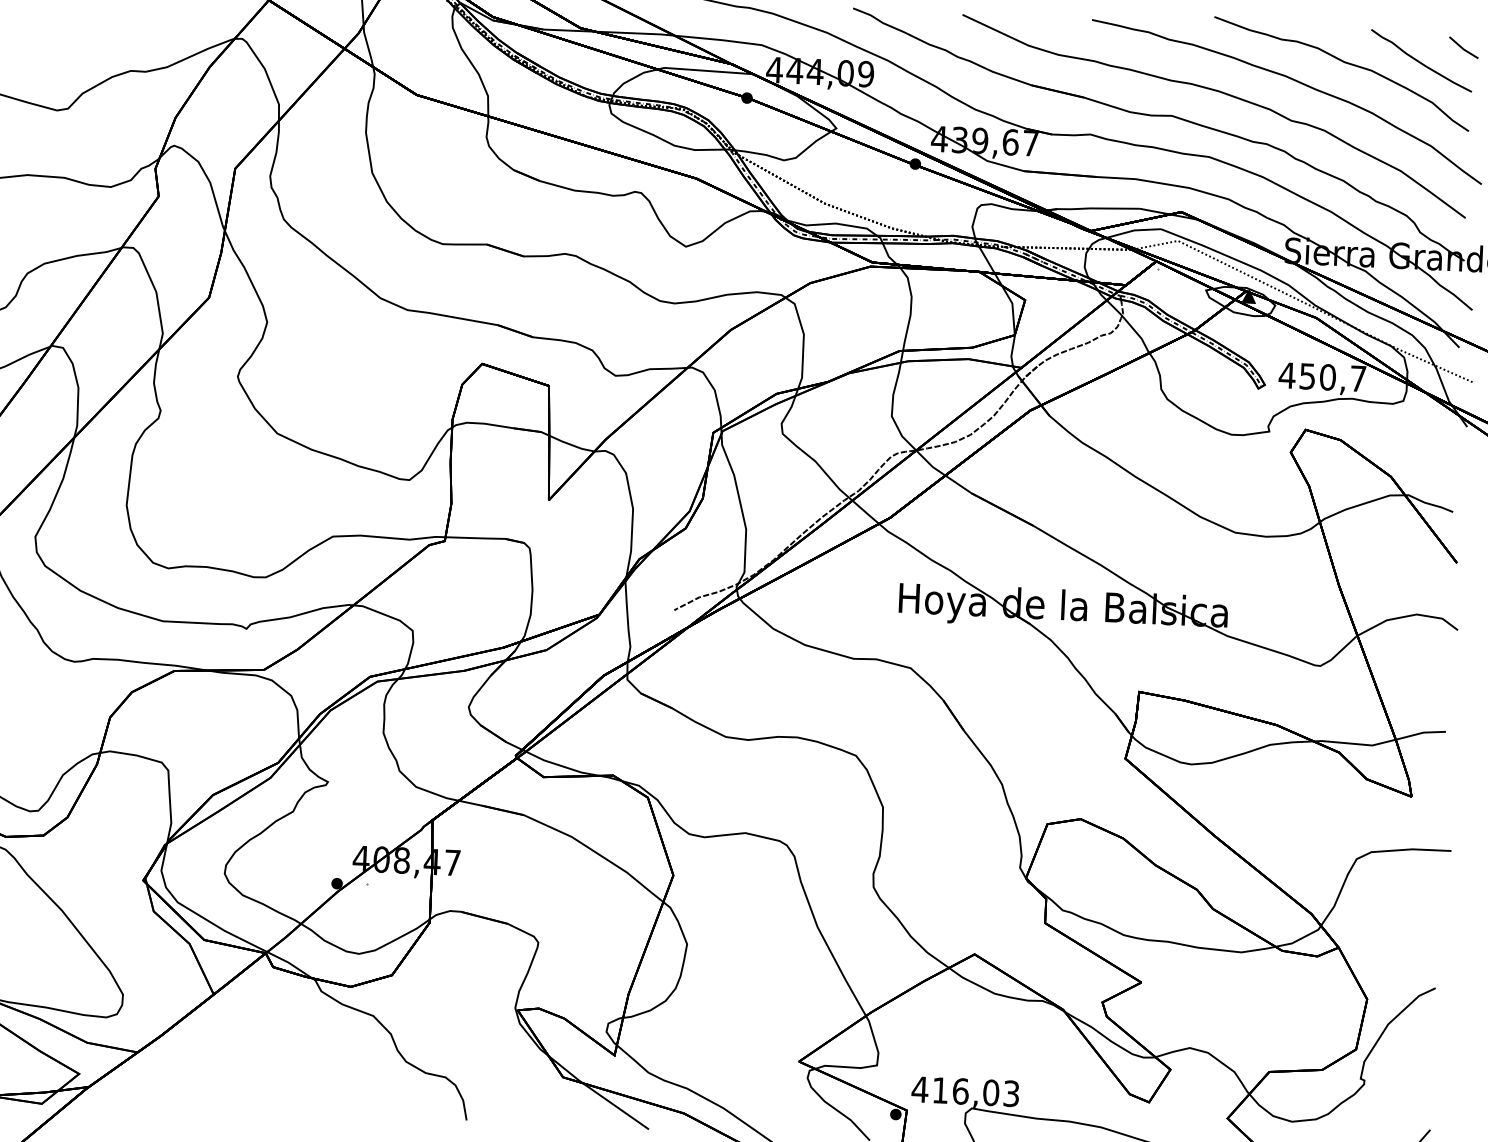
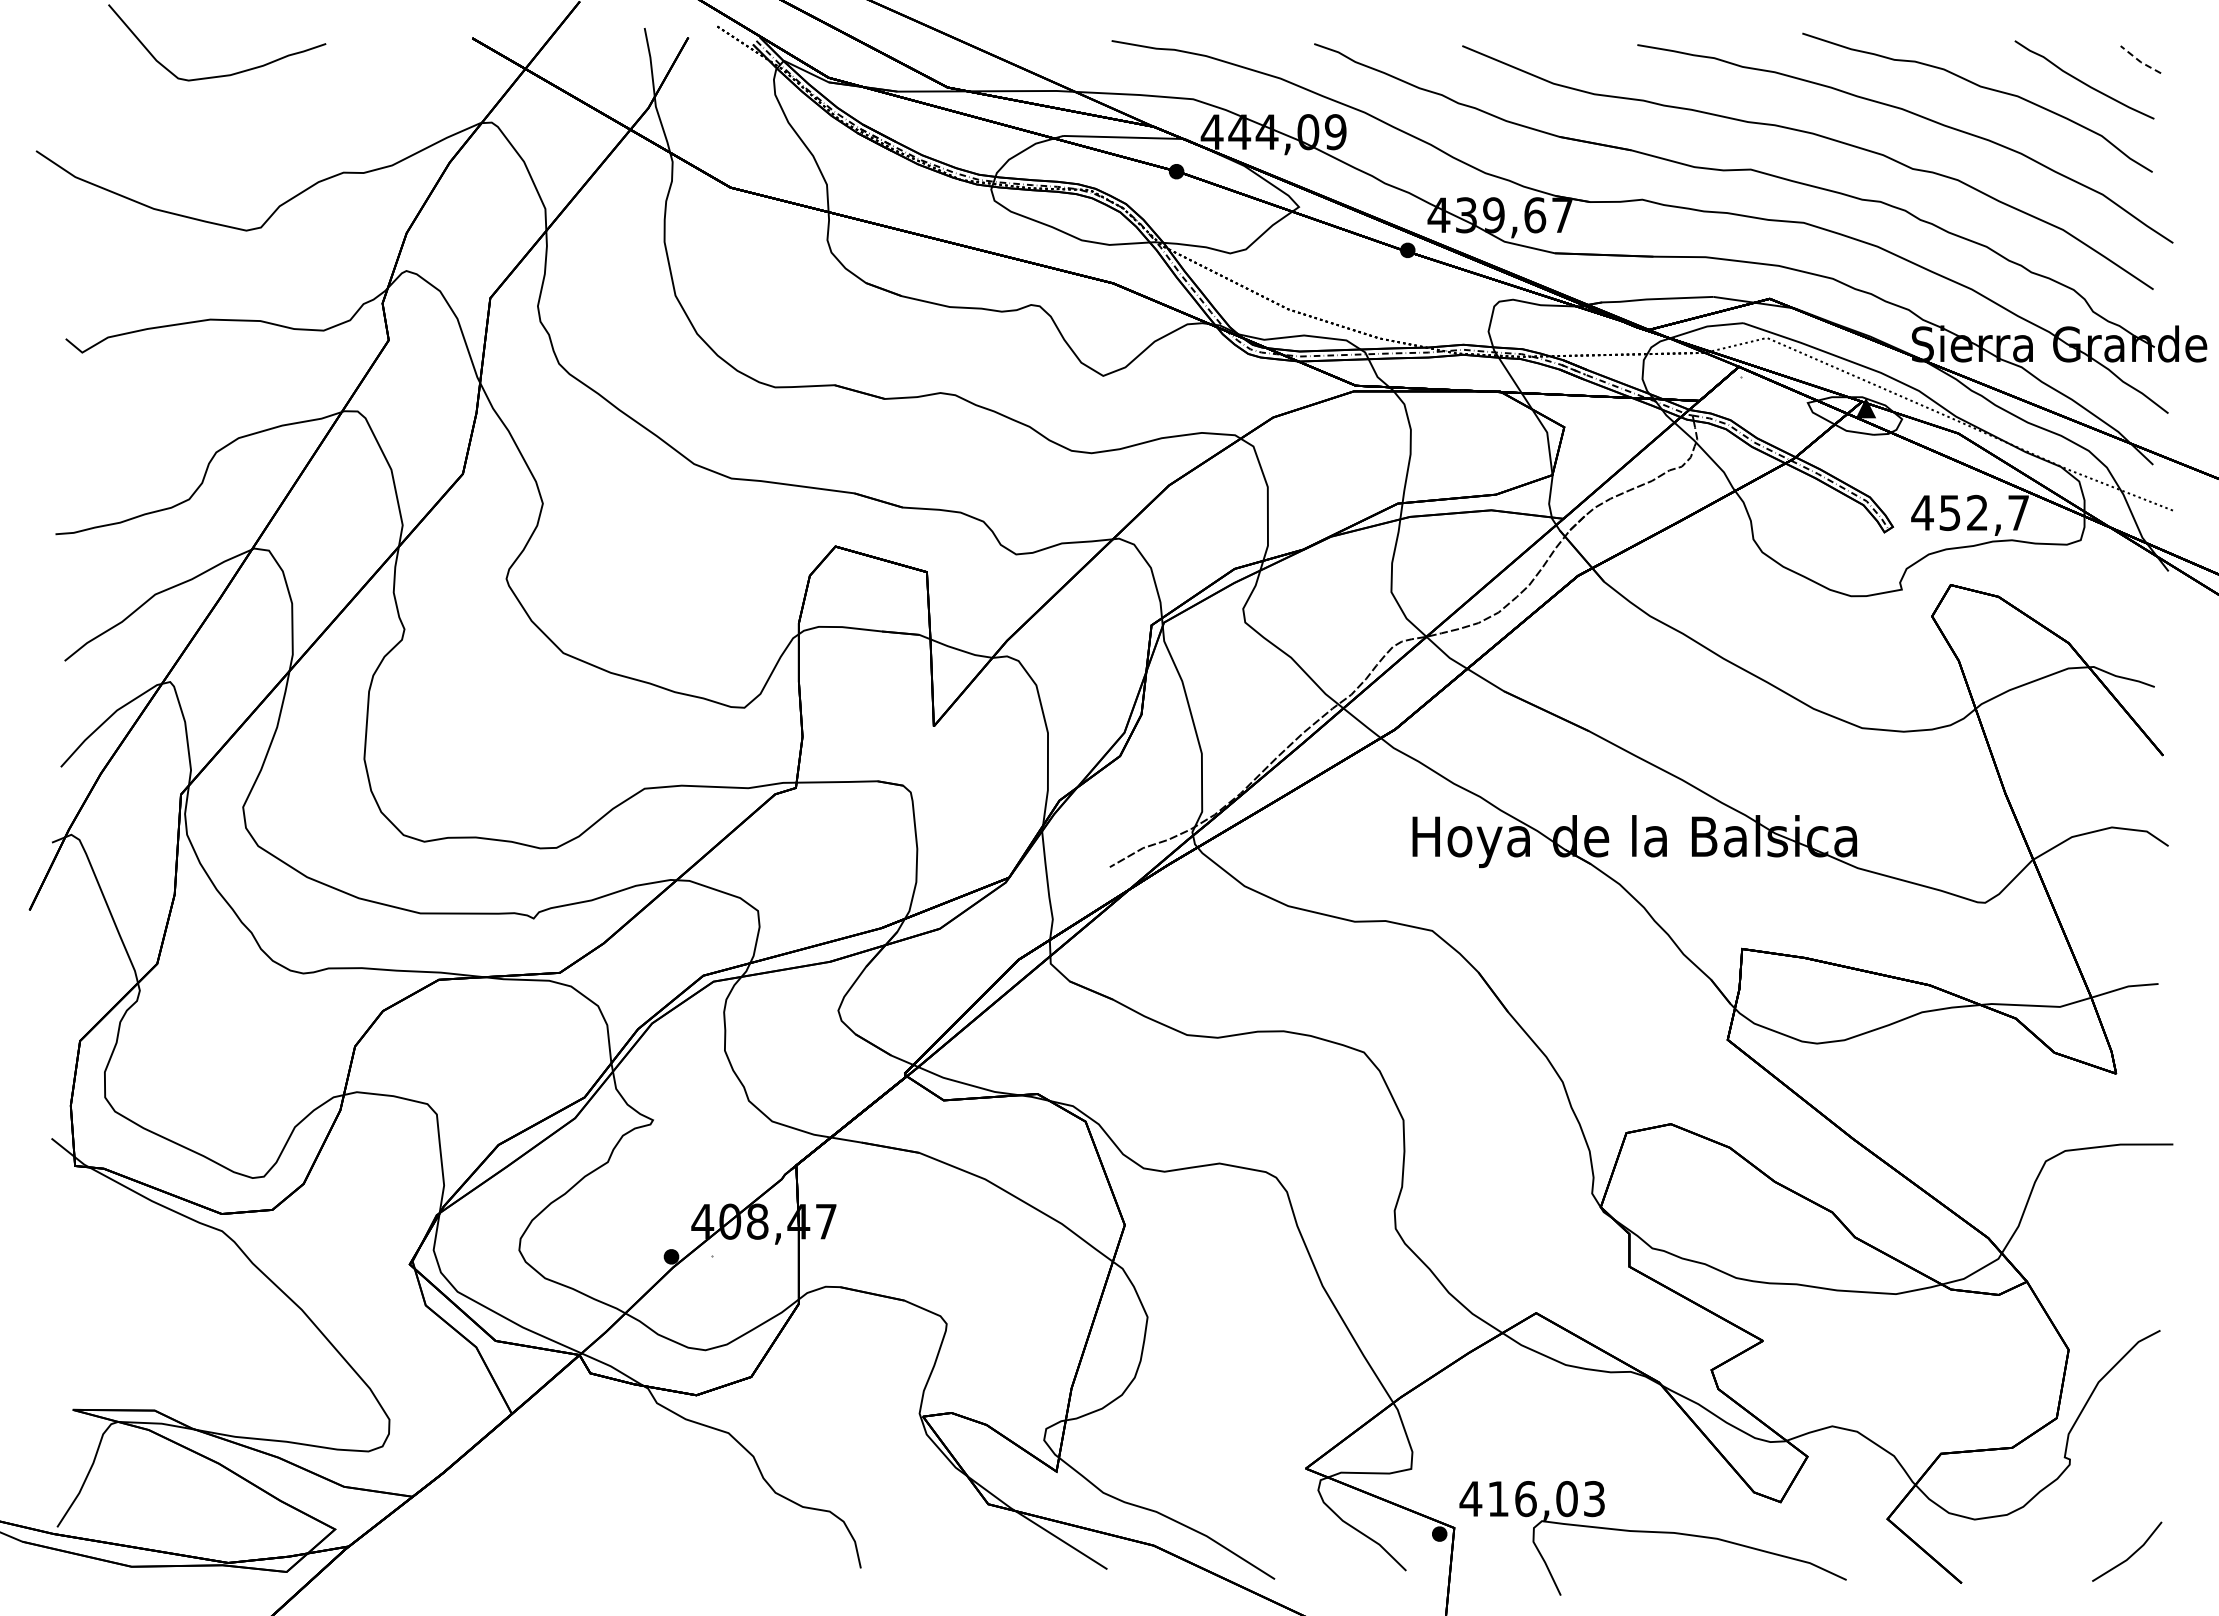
line: (1463, 49) -> (2140, 61), solid -> dashed
text: (1327, 377) -> (1977, 512), 450,7 -> 452,7

